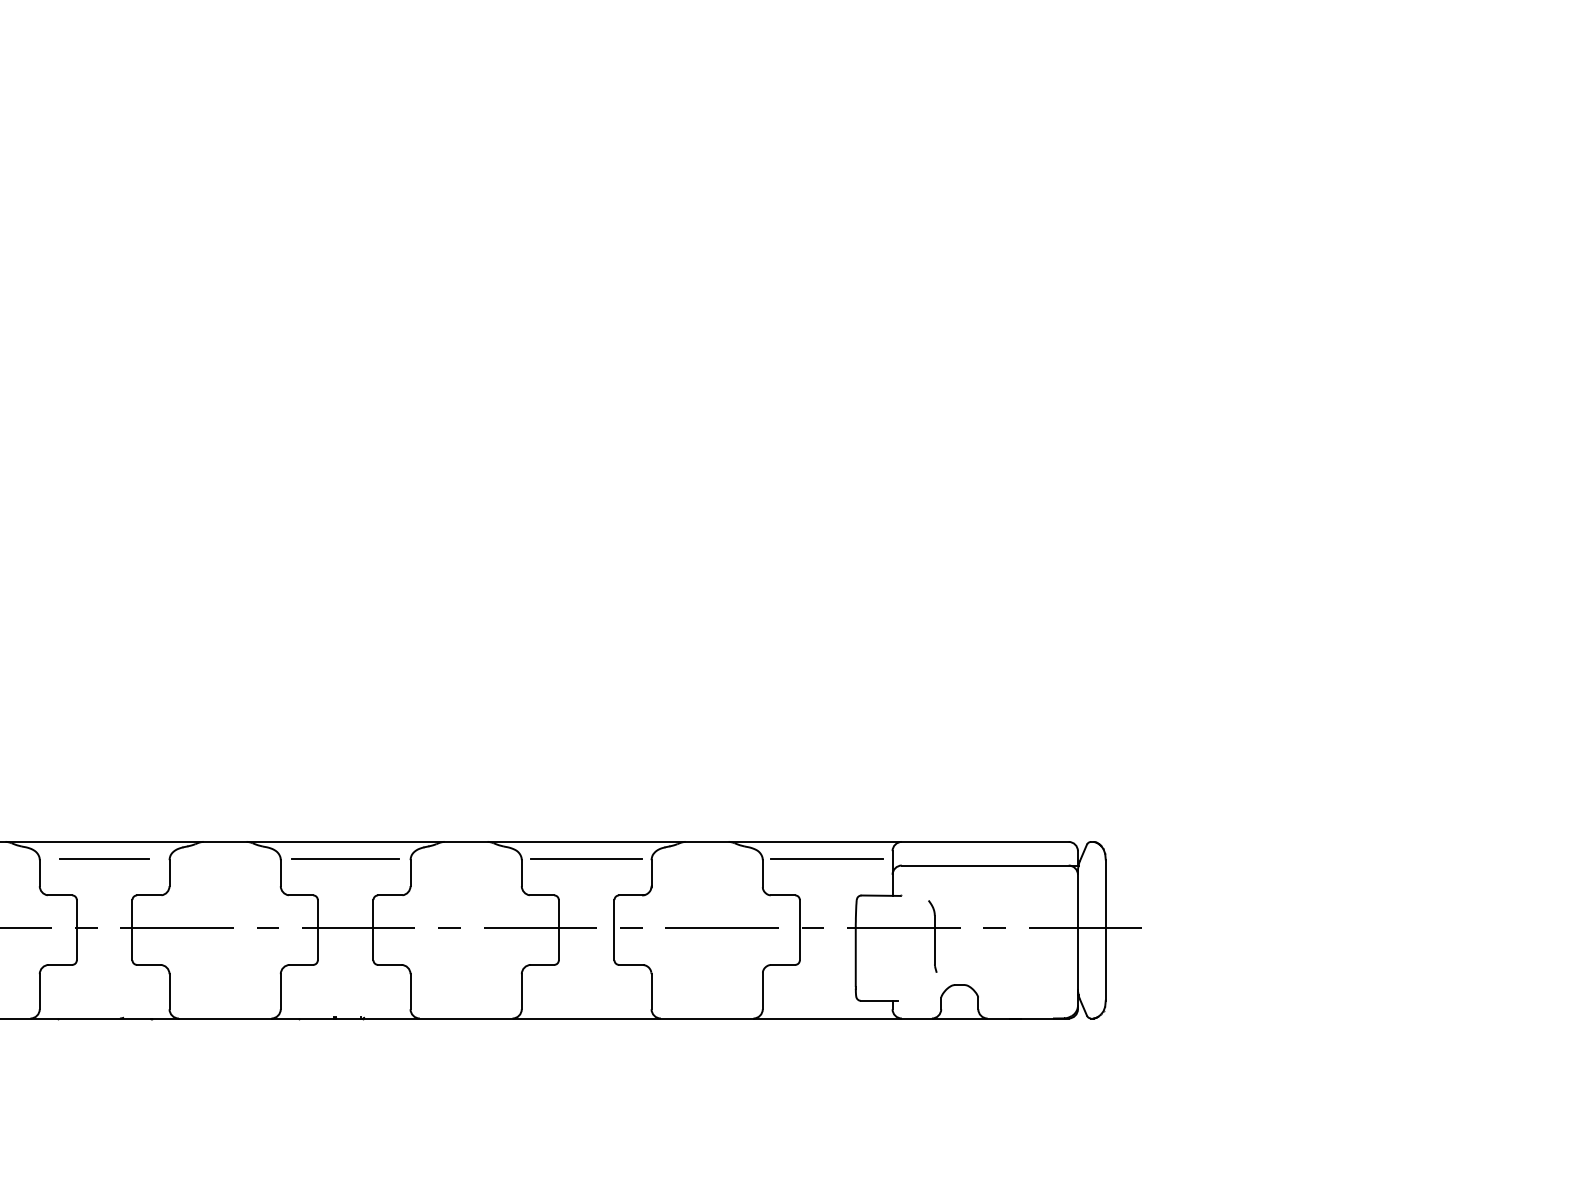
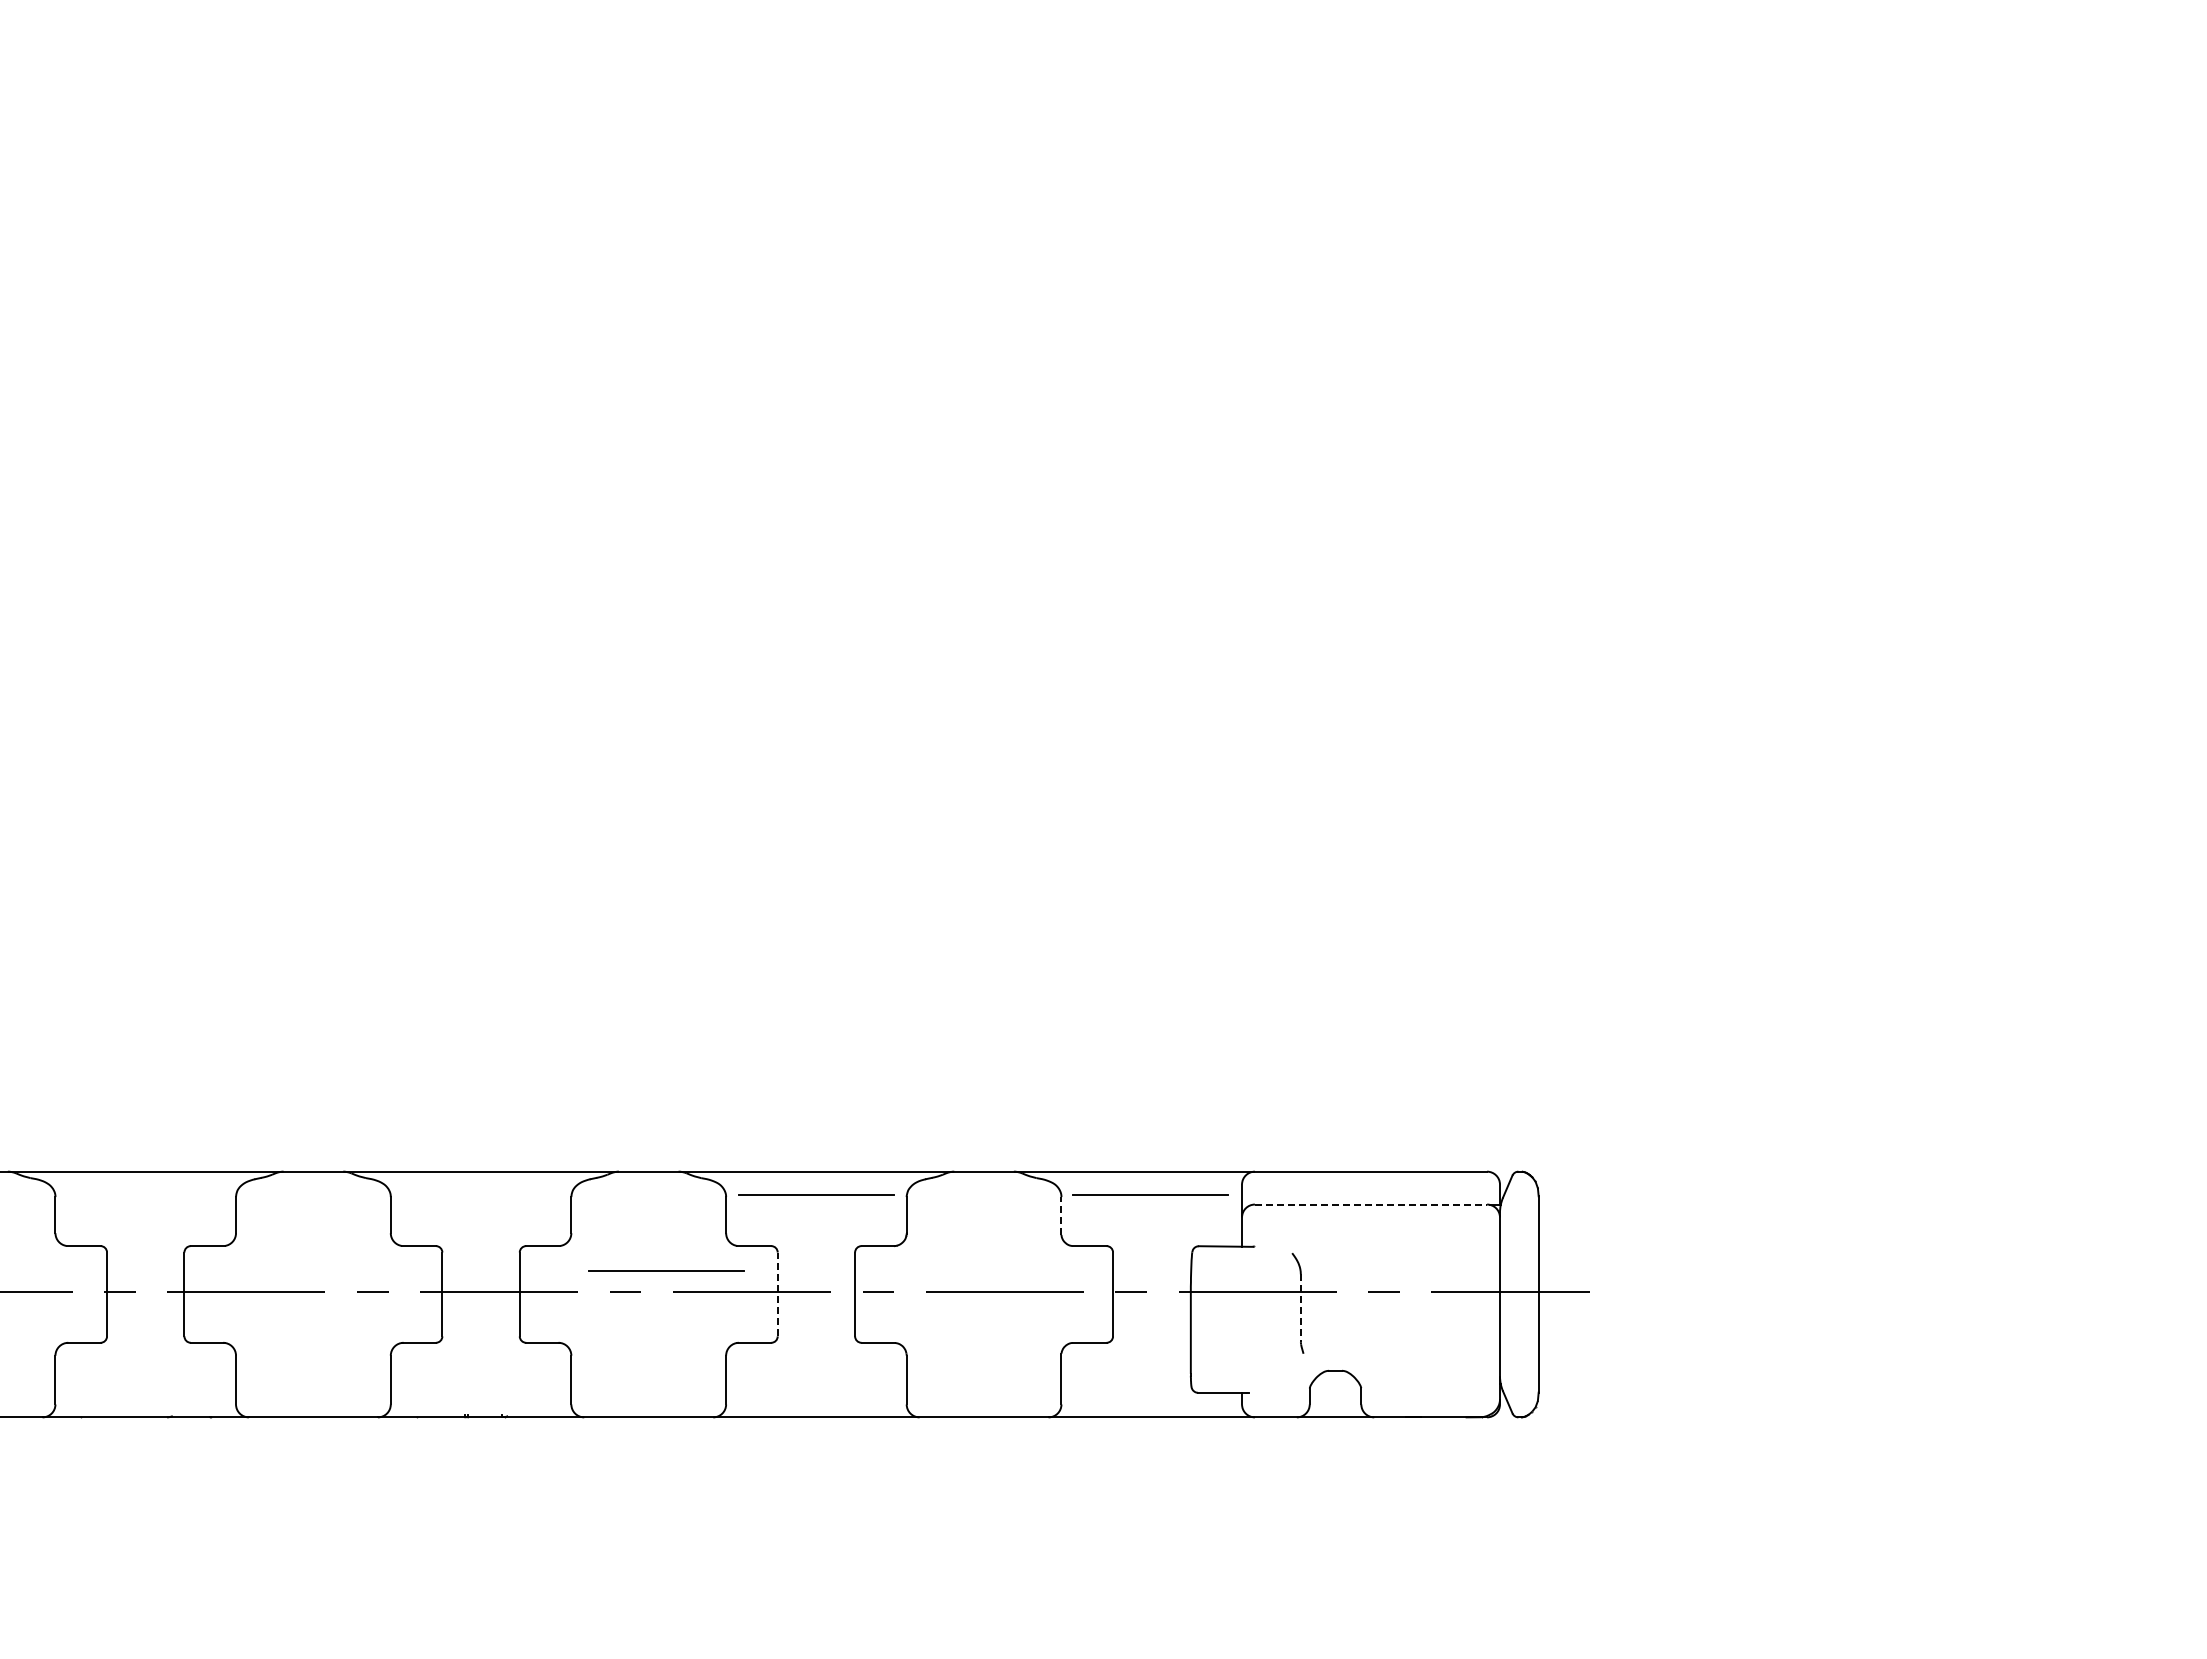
line: (104, 858) -> (145, 1194), removed
line: (345, 858) -> (480, 1194), removed
line: (985, 865) -> (1371, 1204), solid -> dashed
line: (762, 873) -> (1061, 1215), solid -> dashed
line: (478, 912) -> (666, 1270), added
line: (558, 930) -> (777, 1294), solid -> dashed
line: (934, 940) -> (1300, 1308), solid -> dashed

